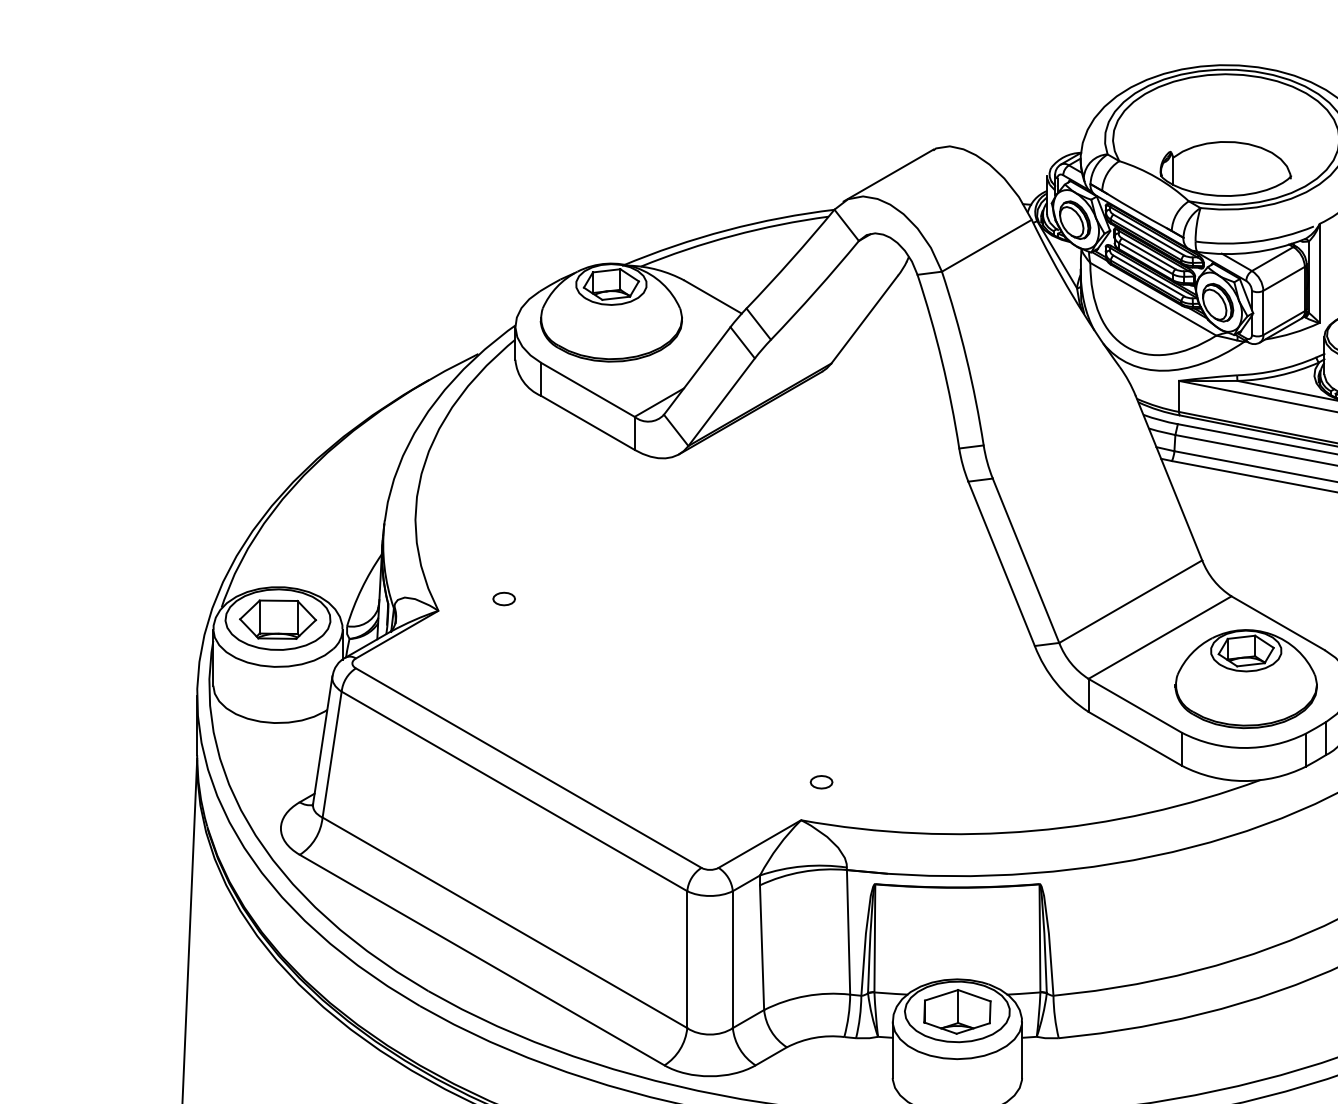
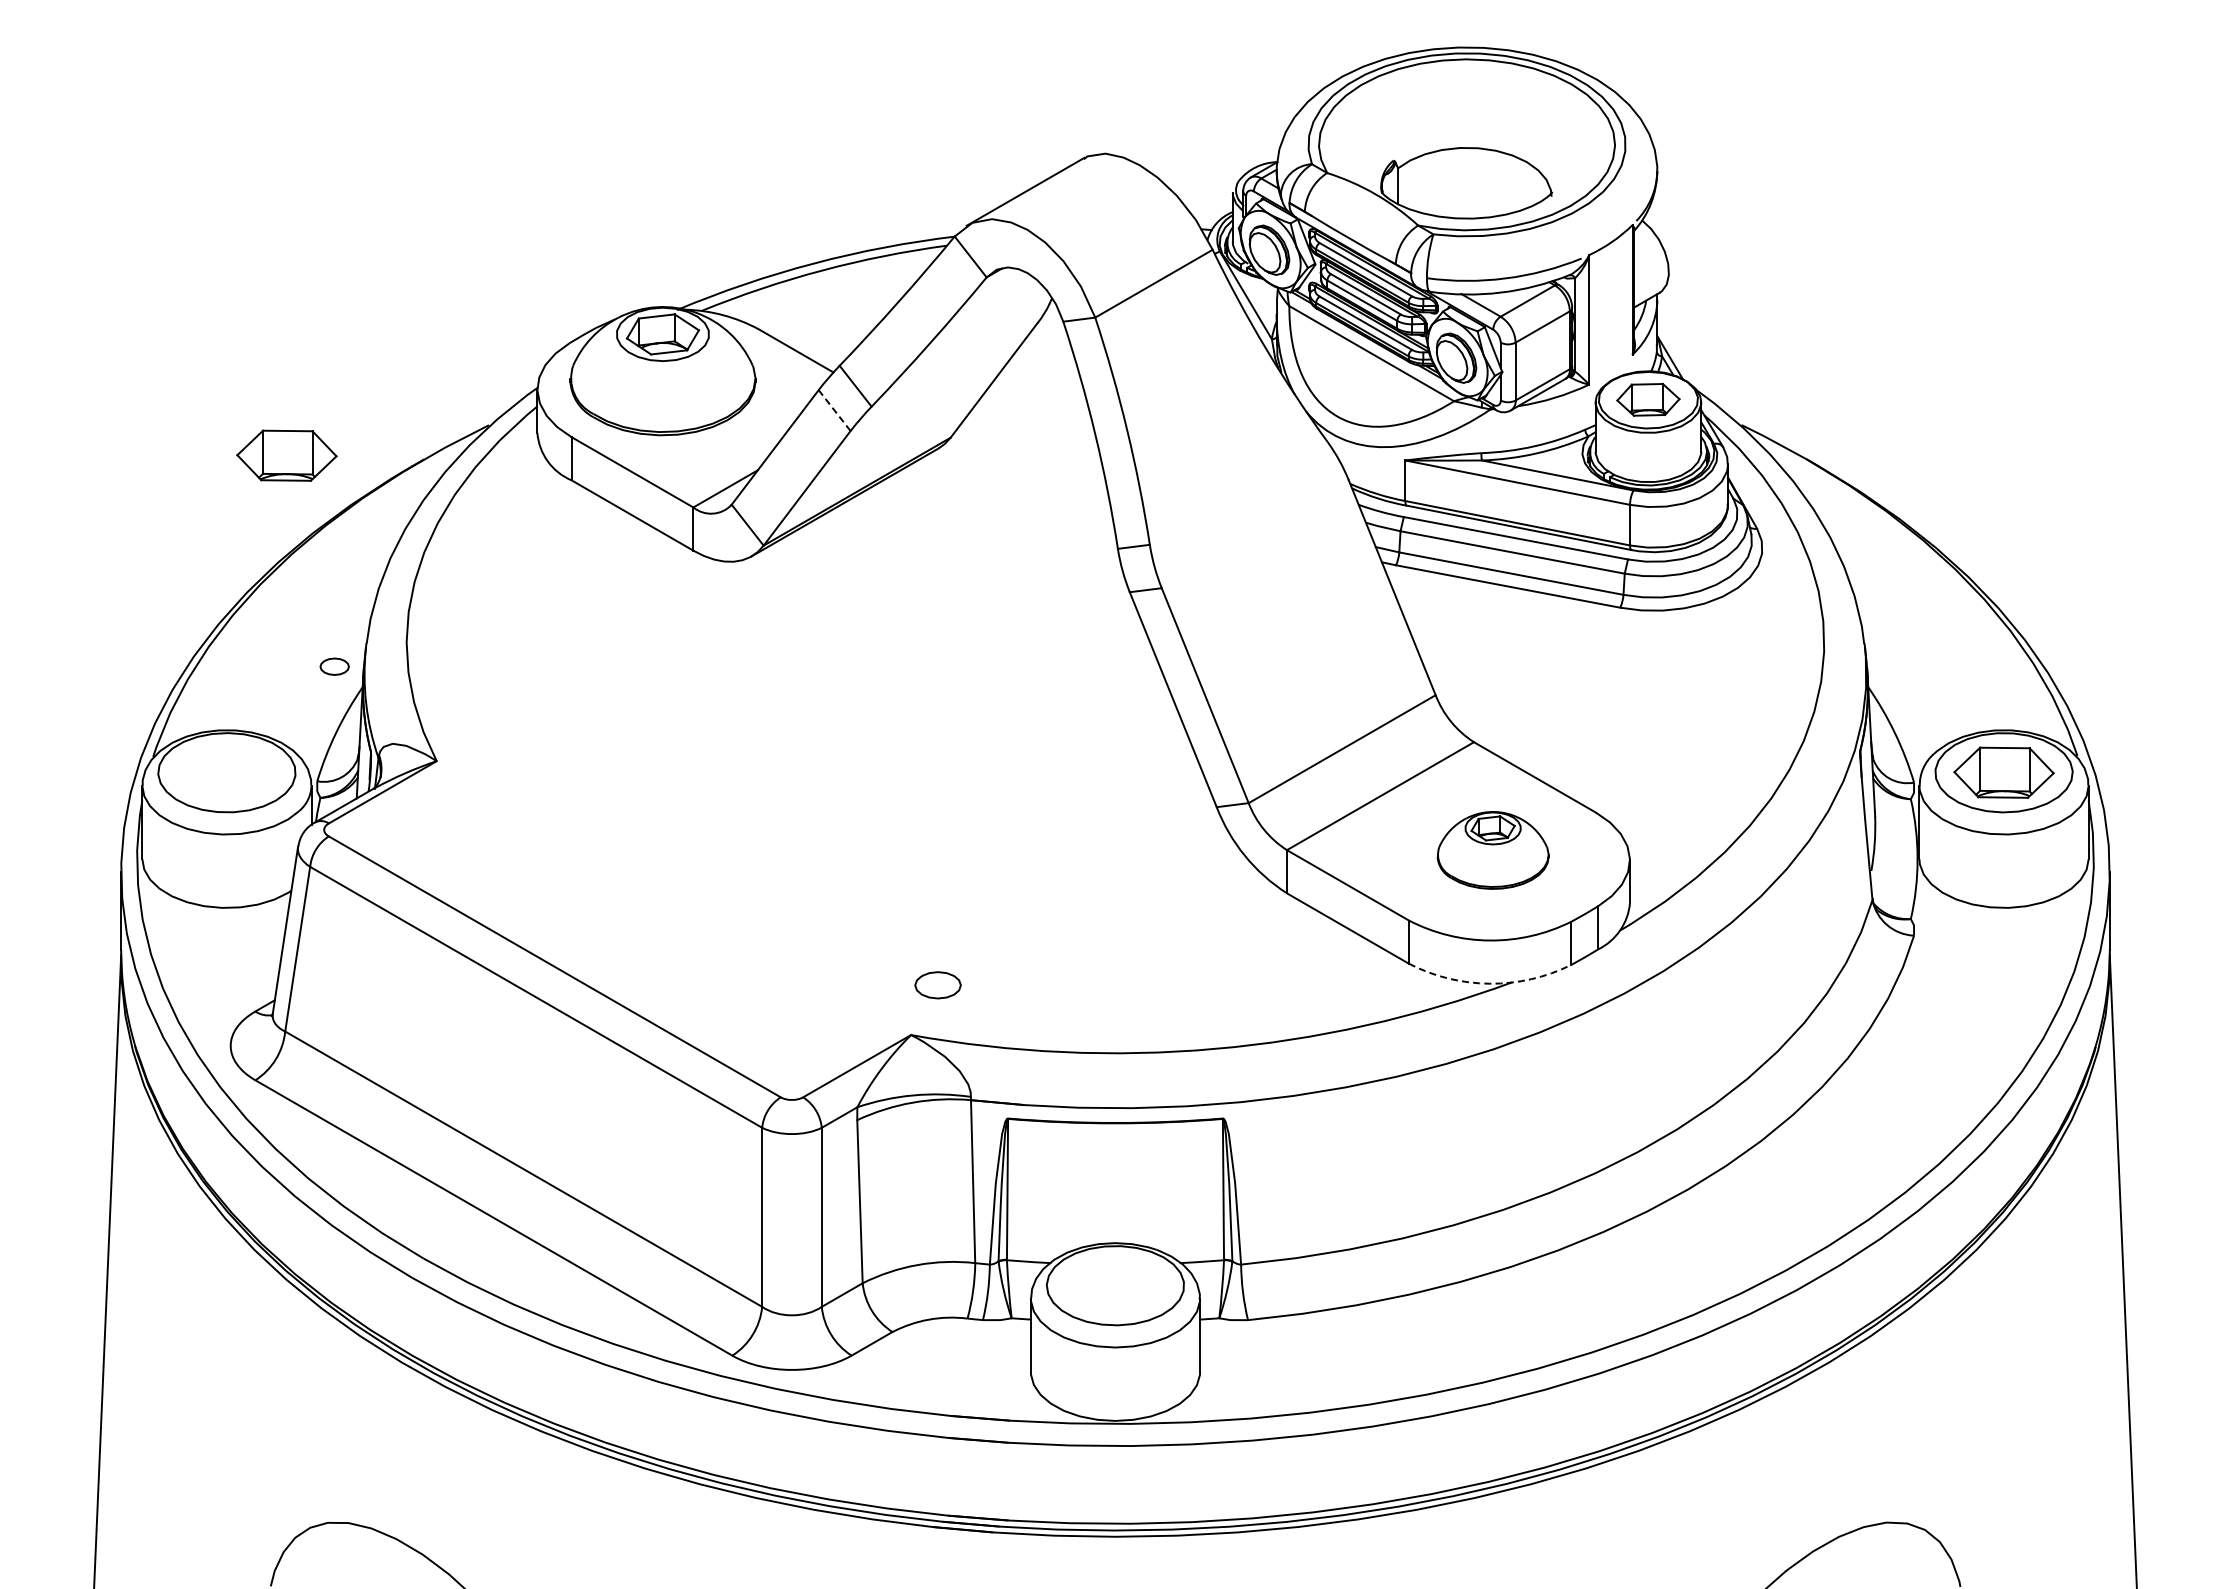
line: (742, 342) -> (834, 410), solid -> dashed
part: (504, 598) -> (334, 666), moved
part: (277, 619) -> (286, 455), moved
part: (1245, 679) -> (1492, 850), size x0.6
arc: (1243, 780) -> (1489, 983), solid -> dashed
part: (821, 782) -> (937, 985), size x1.6
part: (957, 1011) -> (1115, 1285), removed

